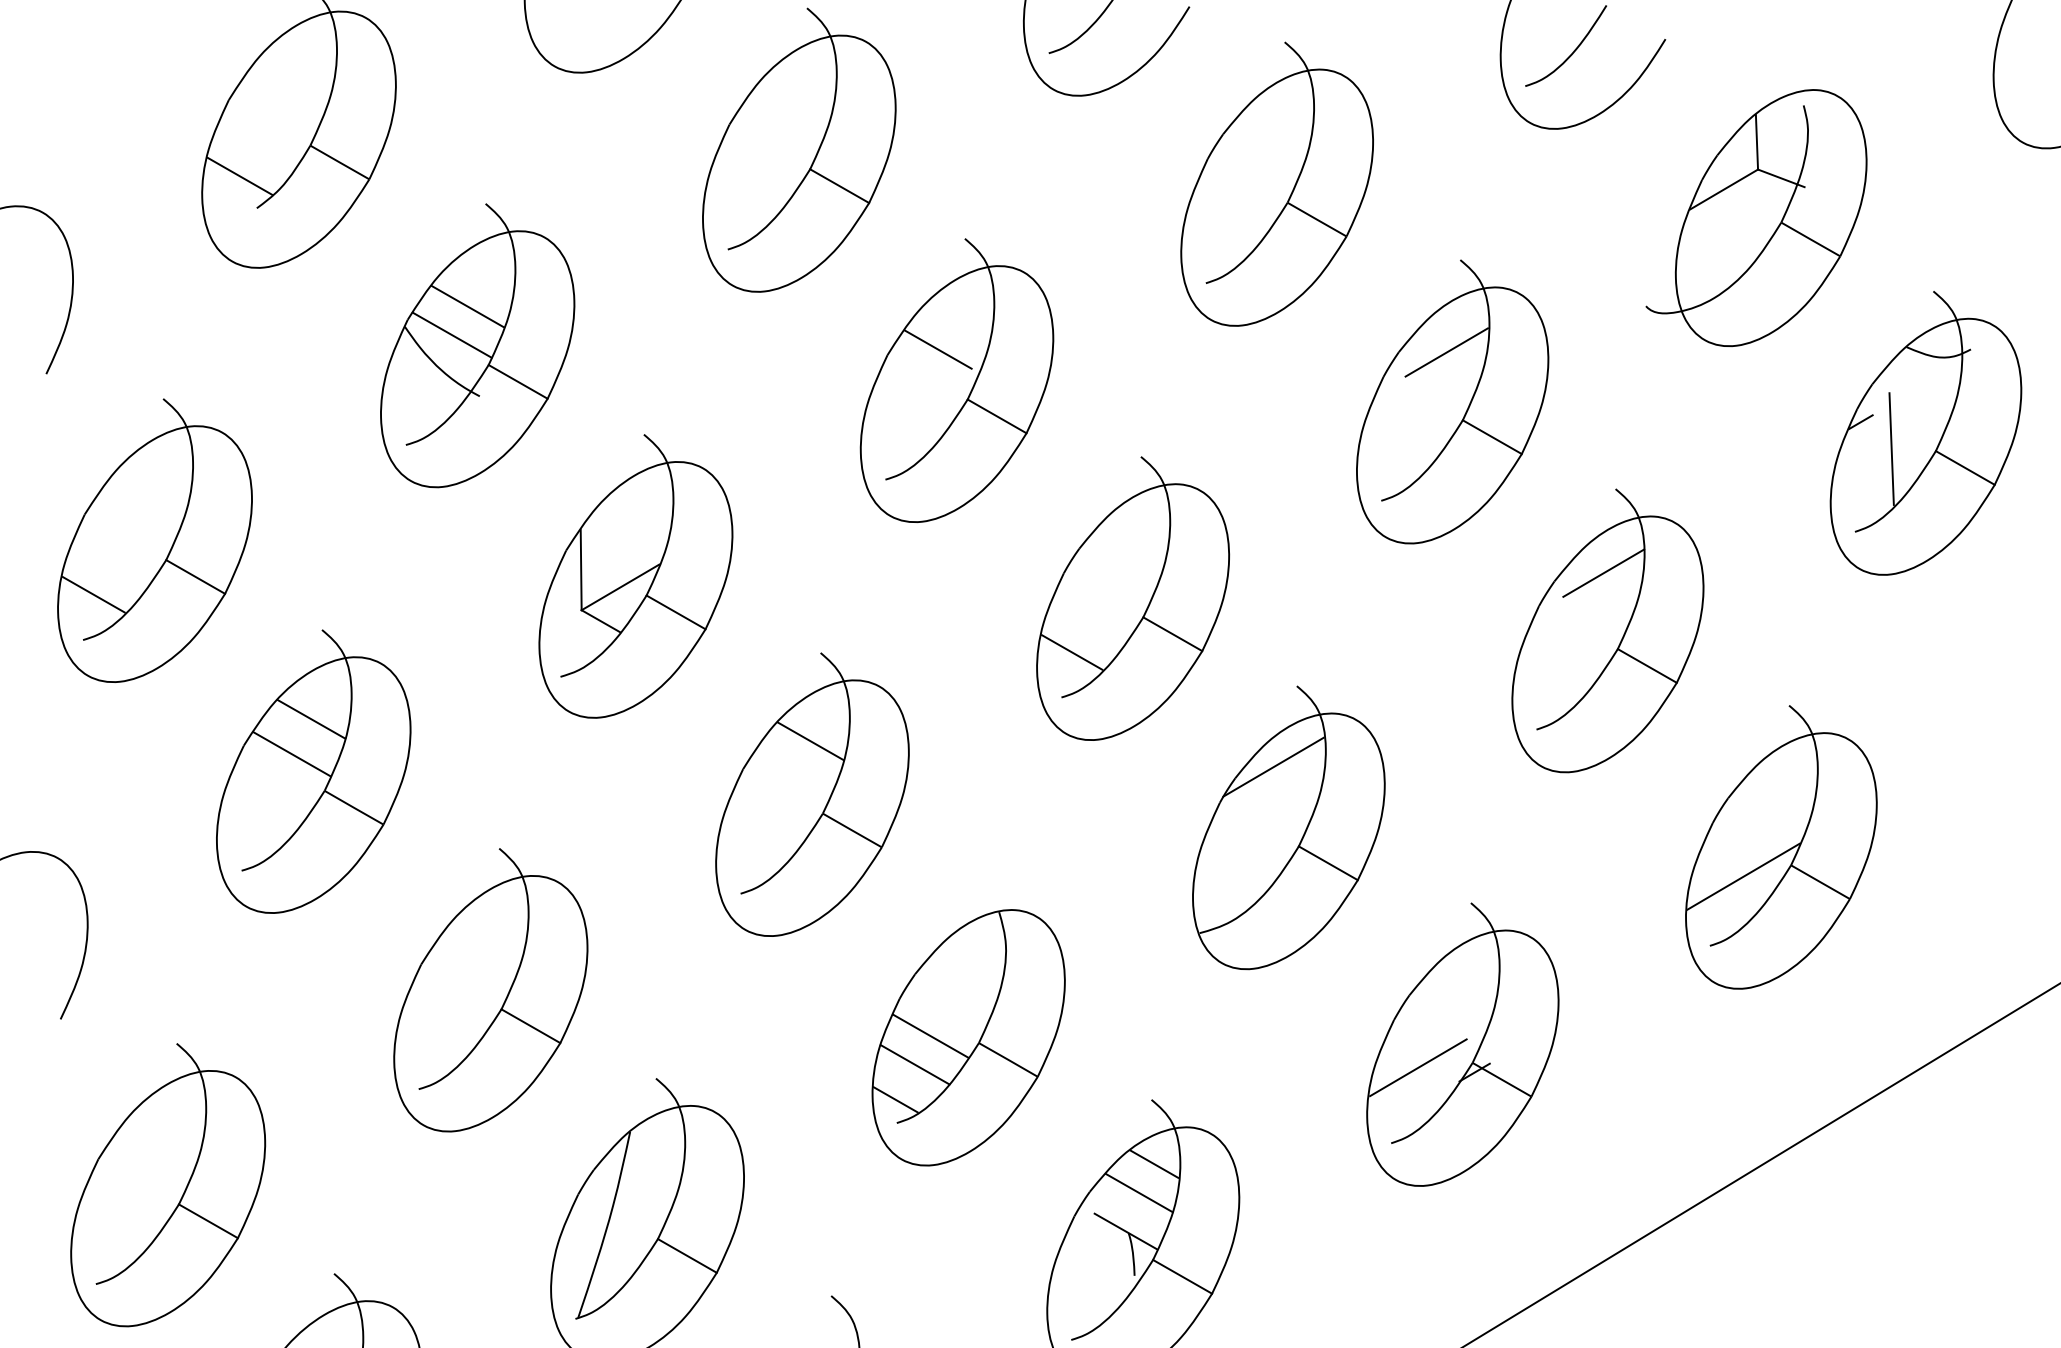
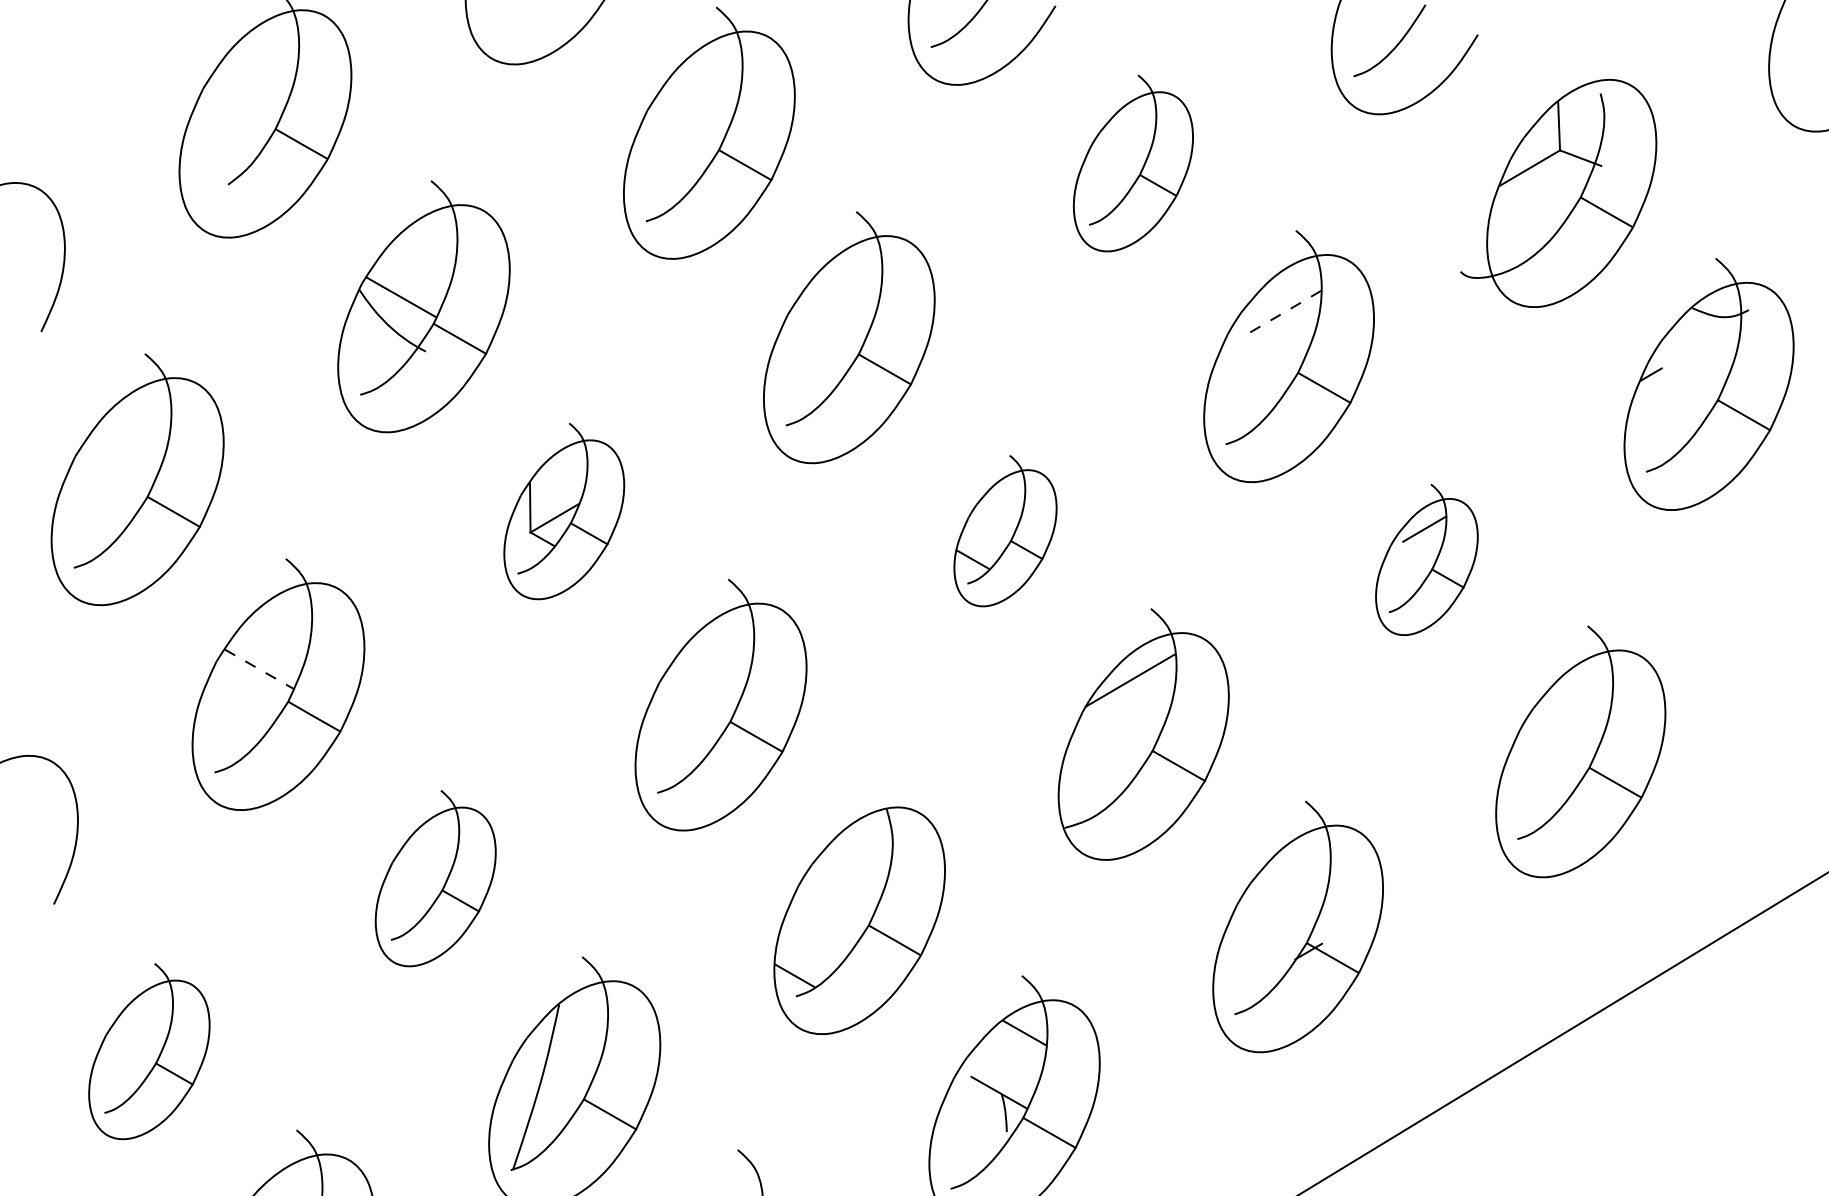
line: (240, 176) -> (213, 156), removed
part: (1277, 184) -> (1133, 163), size x0.7
line: (468, 306) -> (415, 271), removed
line: (938, 349) -> (832, 310), removed
line: (1446, 352) -> (1283, 312), solid -> dashed
line: (1891, 449) -> (1678, 398), removed
part: (634, 576) -> (563, 511), size x0.7
line: (92, 594) -> (82, 527), removed
part: (1133, 597) -> (1005, 530), size x0.6
part: (1607, 630) -> (1426, 559), size x0.6
line: (311, 718) -> (276, 637), removed
line: (810, 741) -> (719, 657), removed
line: (292, 754) -> (259, 669), solid -> dashed
line: (1743, 876) -> (1547, 777), removed
part: (490, 990) -> (435, 878), size x0.7
line: (930, 1036) -> (825, 919), removed
line: (914, 1064) -> (811, 944), removed
line: (1418, 1067) -> (1258, 947), removed
part: (168, 1185) -> (149, 1051), size x0.7
line: (1138, 1192) -> (1010, 1058), removed

